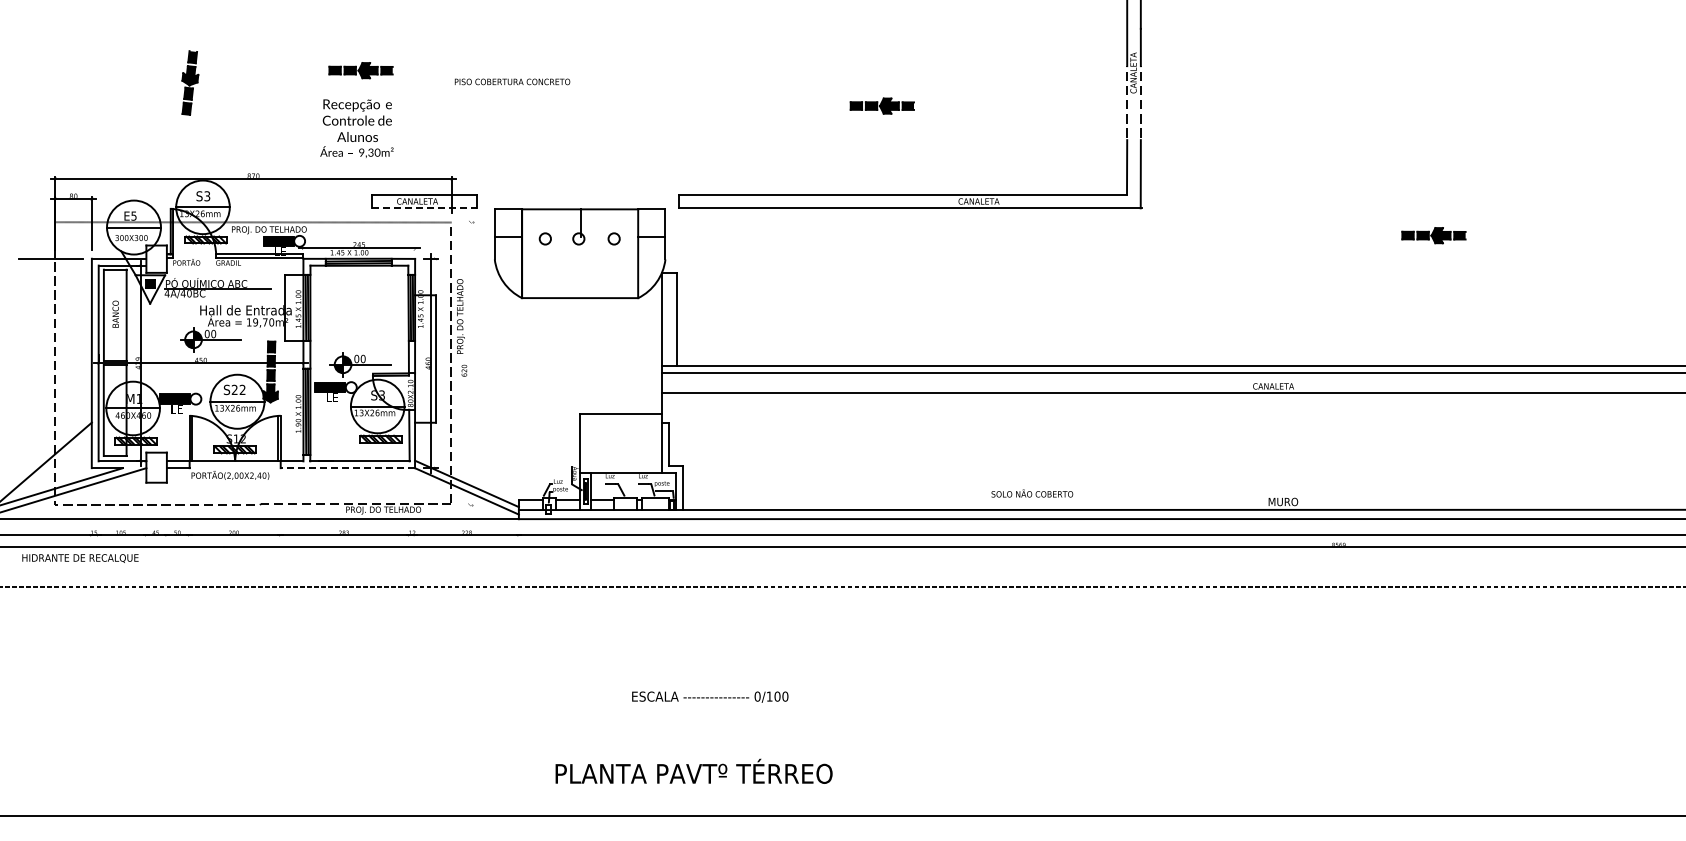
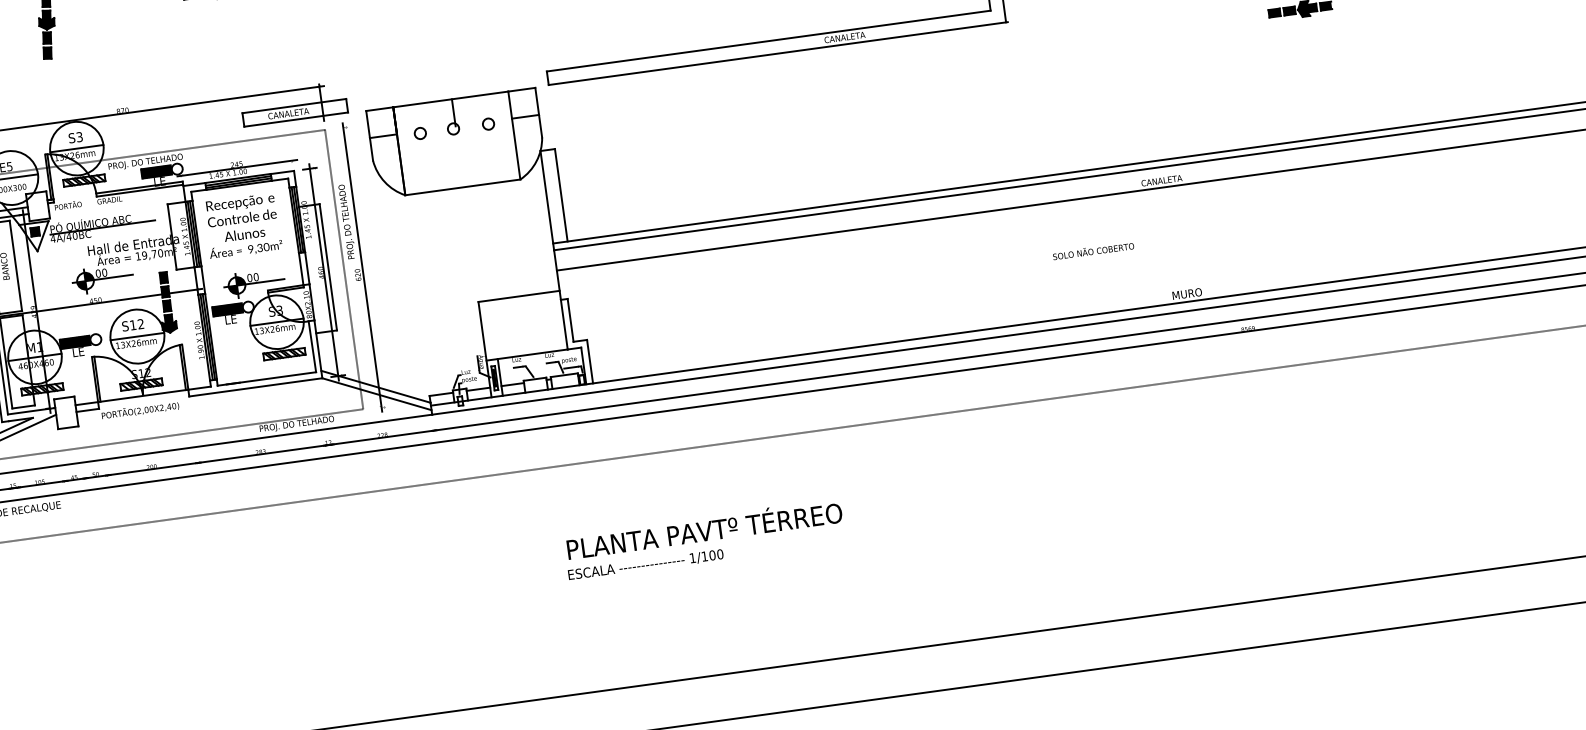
text: (356, 128) -> (242, 226), moved
line: (424, 208) -> (296, 119), dashed -> solid
line: (469, 363) -> (362, 267), added
text: (234, 389) -> (132, 324), S22 -> S12
line: (347, 468) -> (255, 387), dashed -> solid
text: (1032, 493) -> (1093, 250), moved
text: (757, 696) -> (692, 558), 0/100 -> 1/100
text: (693, 770) -> (703, 528), moved

